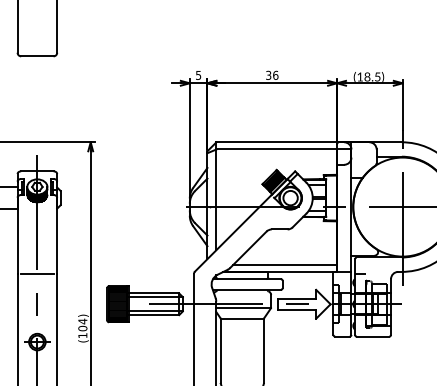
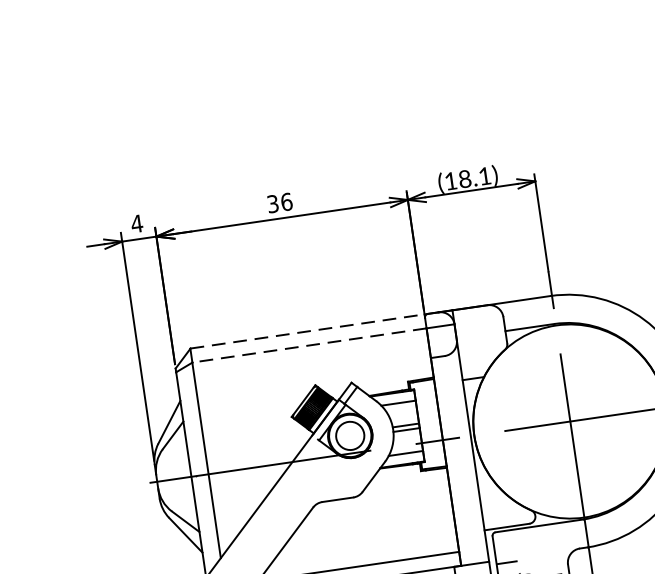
text: (198, 75) -> (136, 224), 5 -> 4
text: (377, 76) -> (484, 175), (18.5) -> (18.1)
line: (277, 142) -> (309, 331), solid -> dashed
line: (276, 149) -> (309, 345), solid -> dashed

